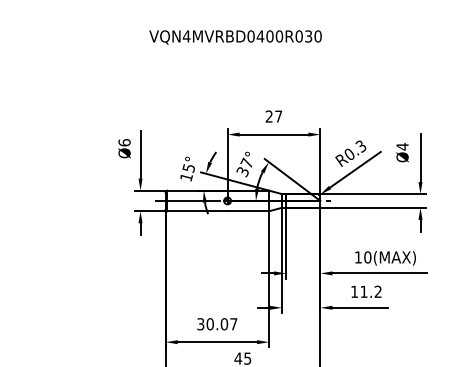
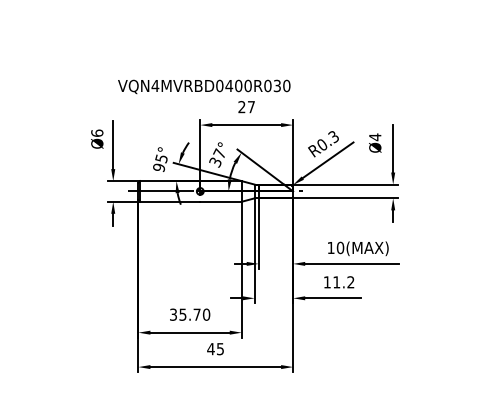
text: (235, 37) -> (204, 86), moved
text: (186, 177) -> (159, 167), 15° -> 95°
text: (221, 324) -> (194, 314), 30.07 -> 35.70

